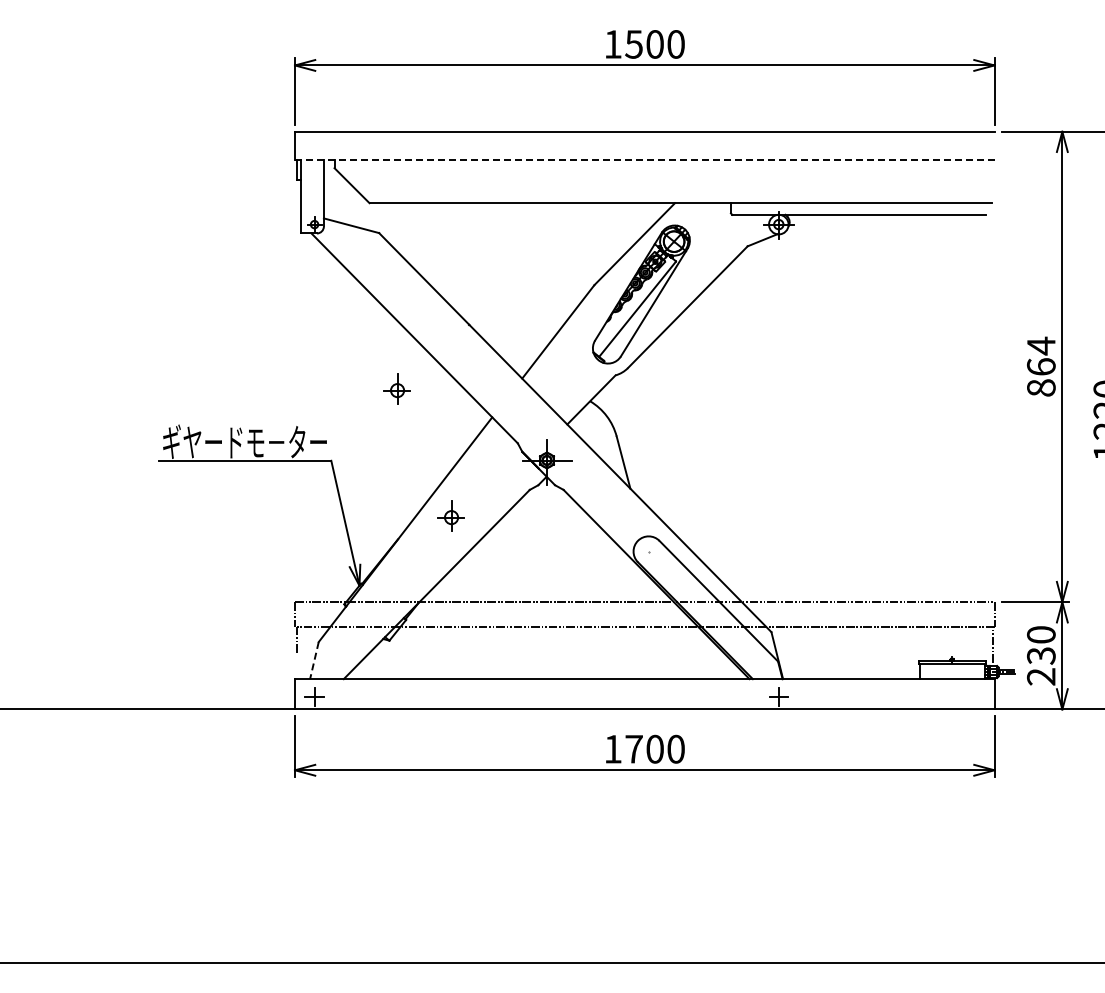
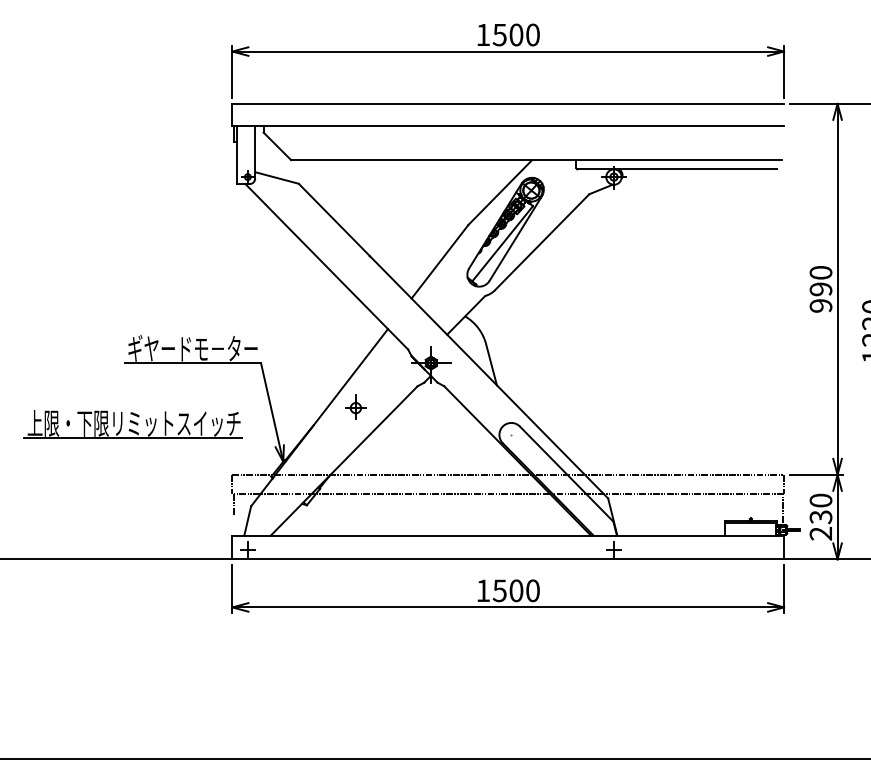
line: (644, 159) -> (508, 125), dashed -> solid
text: (1041, 366) -> (821, 288), 864 -> 990
part: (396, 388) -> (312, 306), removed
part: (168, 537) -> (132, 423), added
line: (314, 661) -> (247, 521), dashed -> solid
text: (633, 749) -> (499, 591), 1700 -> 1500

